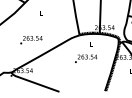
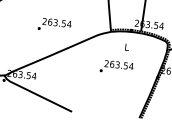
text: (31, 40) -> (54, 25), moved

